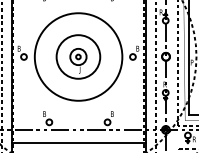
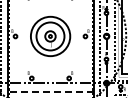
circle: (78, 57) -> (50, 36), size x0.7
line: (78, 142) -> (50, 91), solid -> dashed

